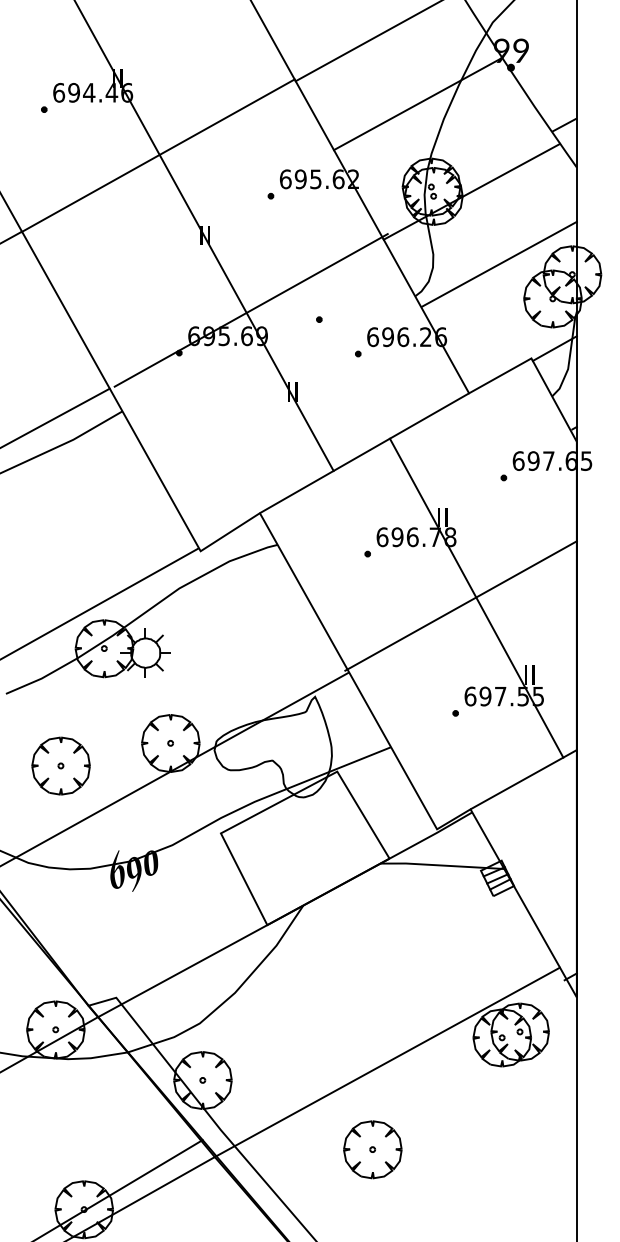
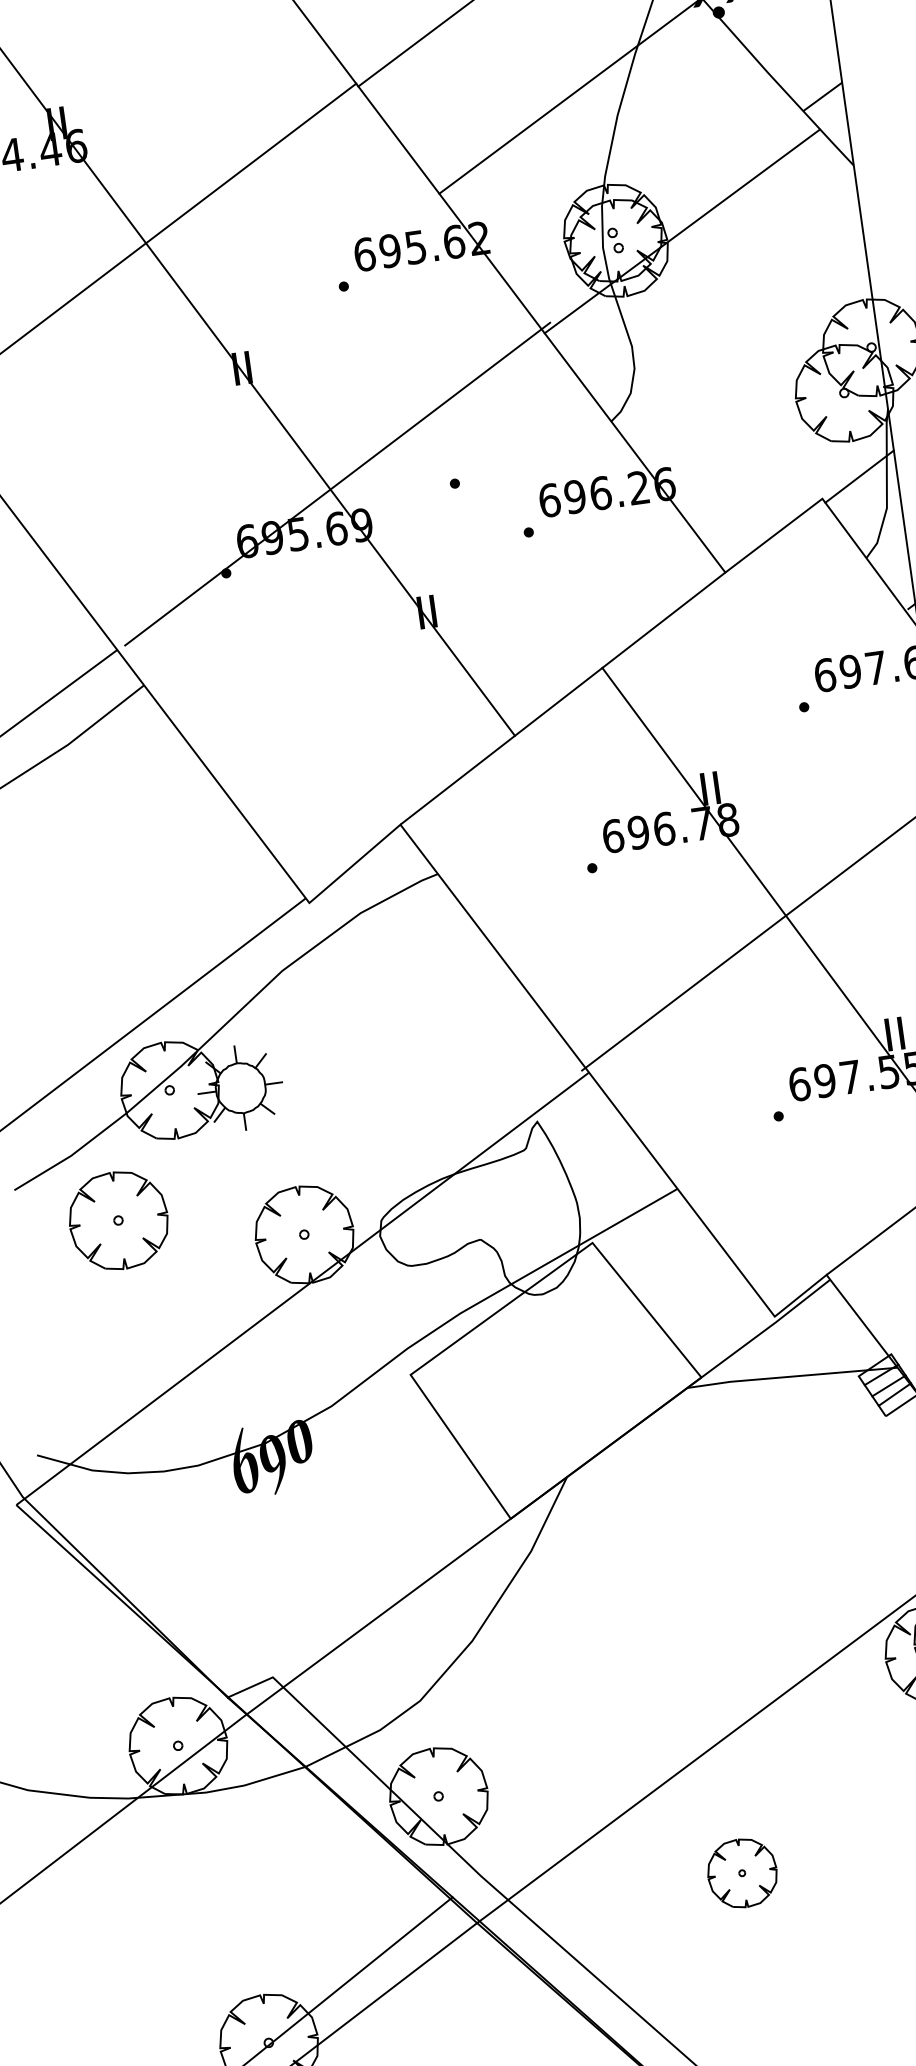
line: (499, 263) -> (745, 346), removed
part: (60, 765) -> (117, 1219), moved
part: (372, 1149) -> (741, 1872), size x0.7

